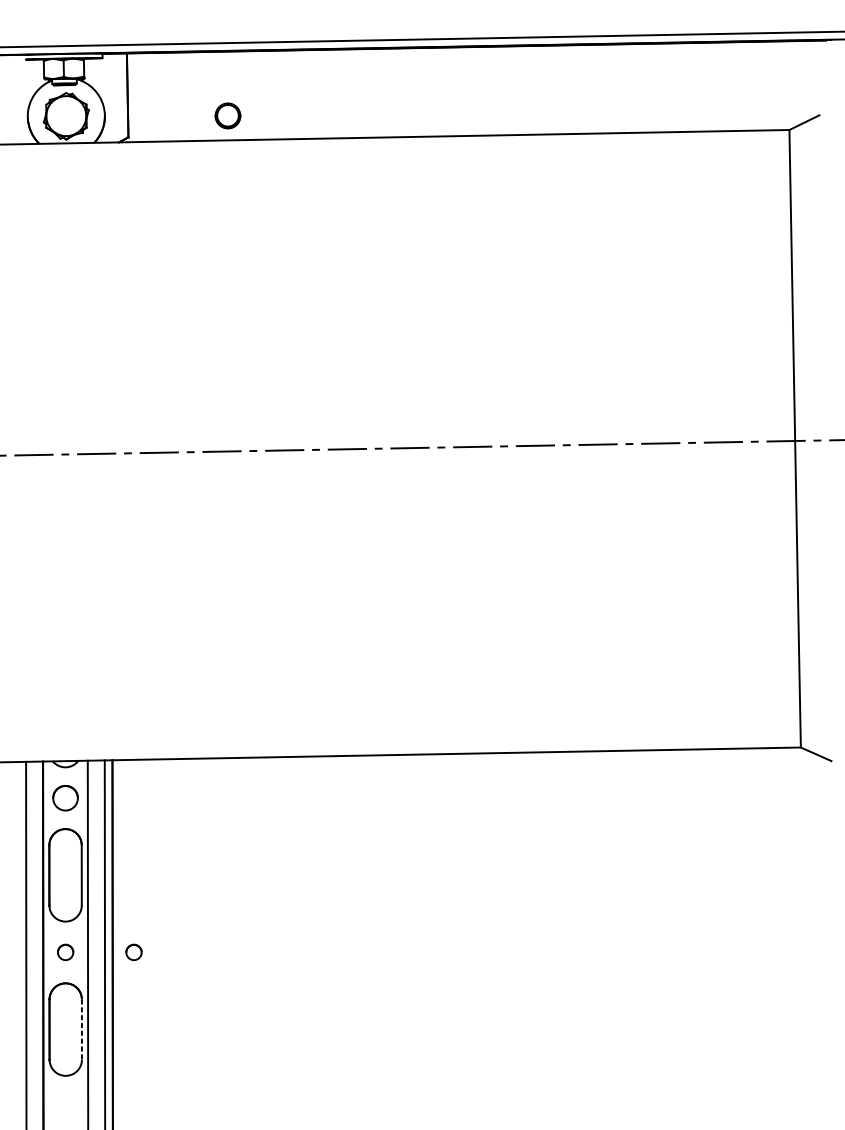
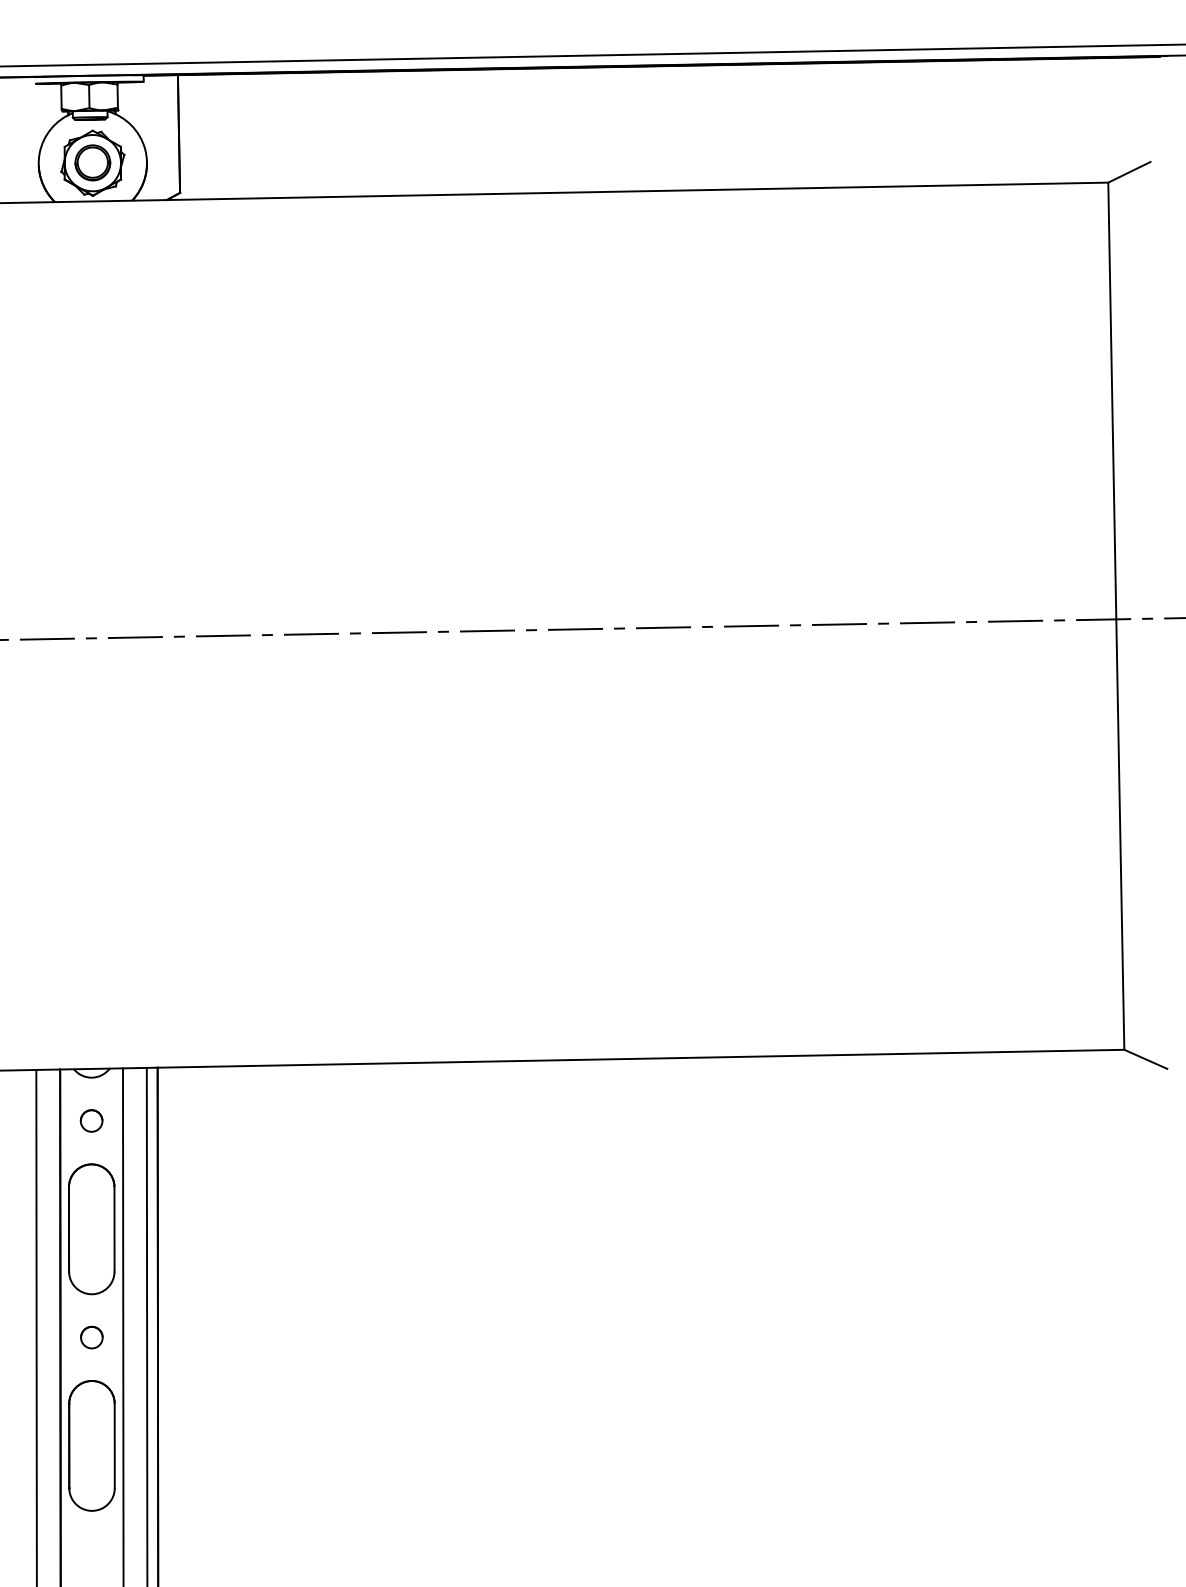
part: (227, 115) -> (92, 162), moved
part: (65, 797) -> (91, 1120), size x0.62
part: (133, 952) -> (187, 1337), removed
line: (81, 1030) -> (114, 1446), dashed -> solid

